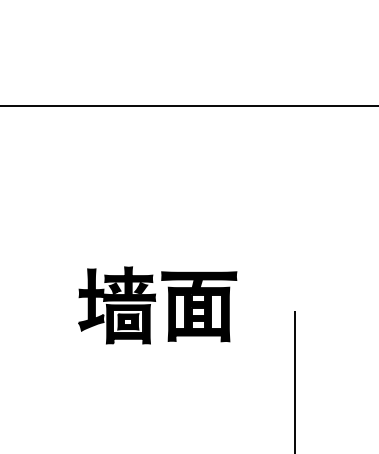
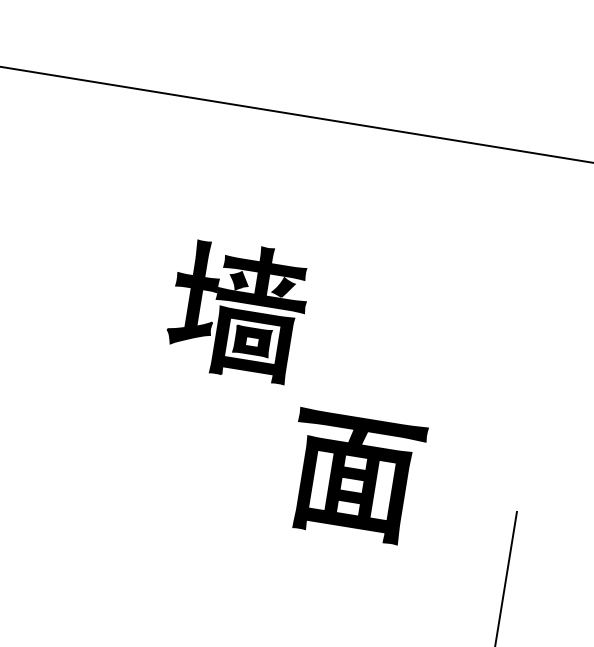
part: (117, 305) -> (238, 310), moved

